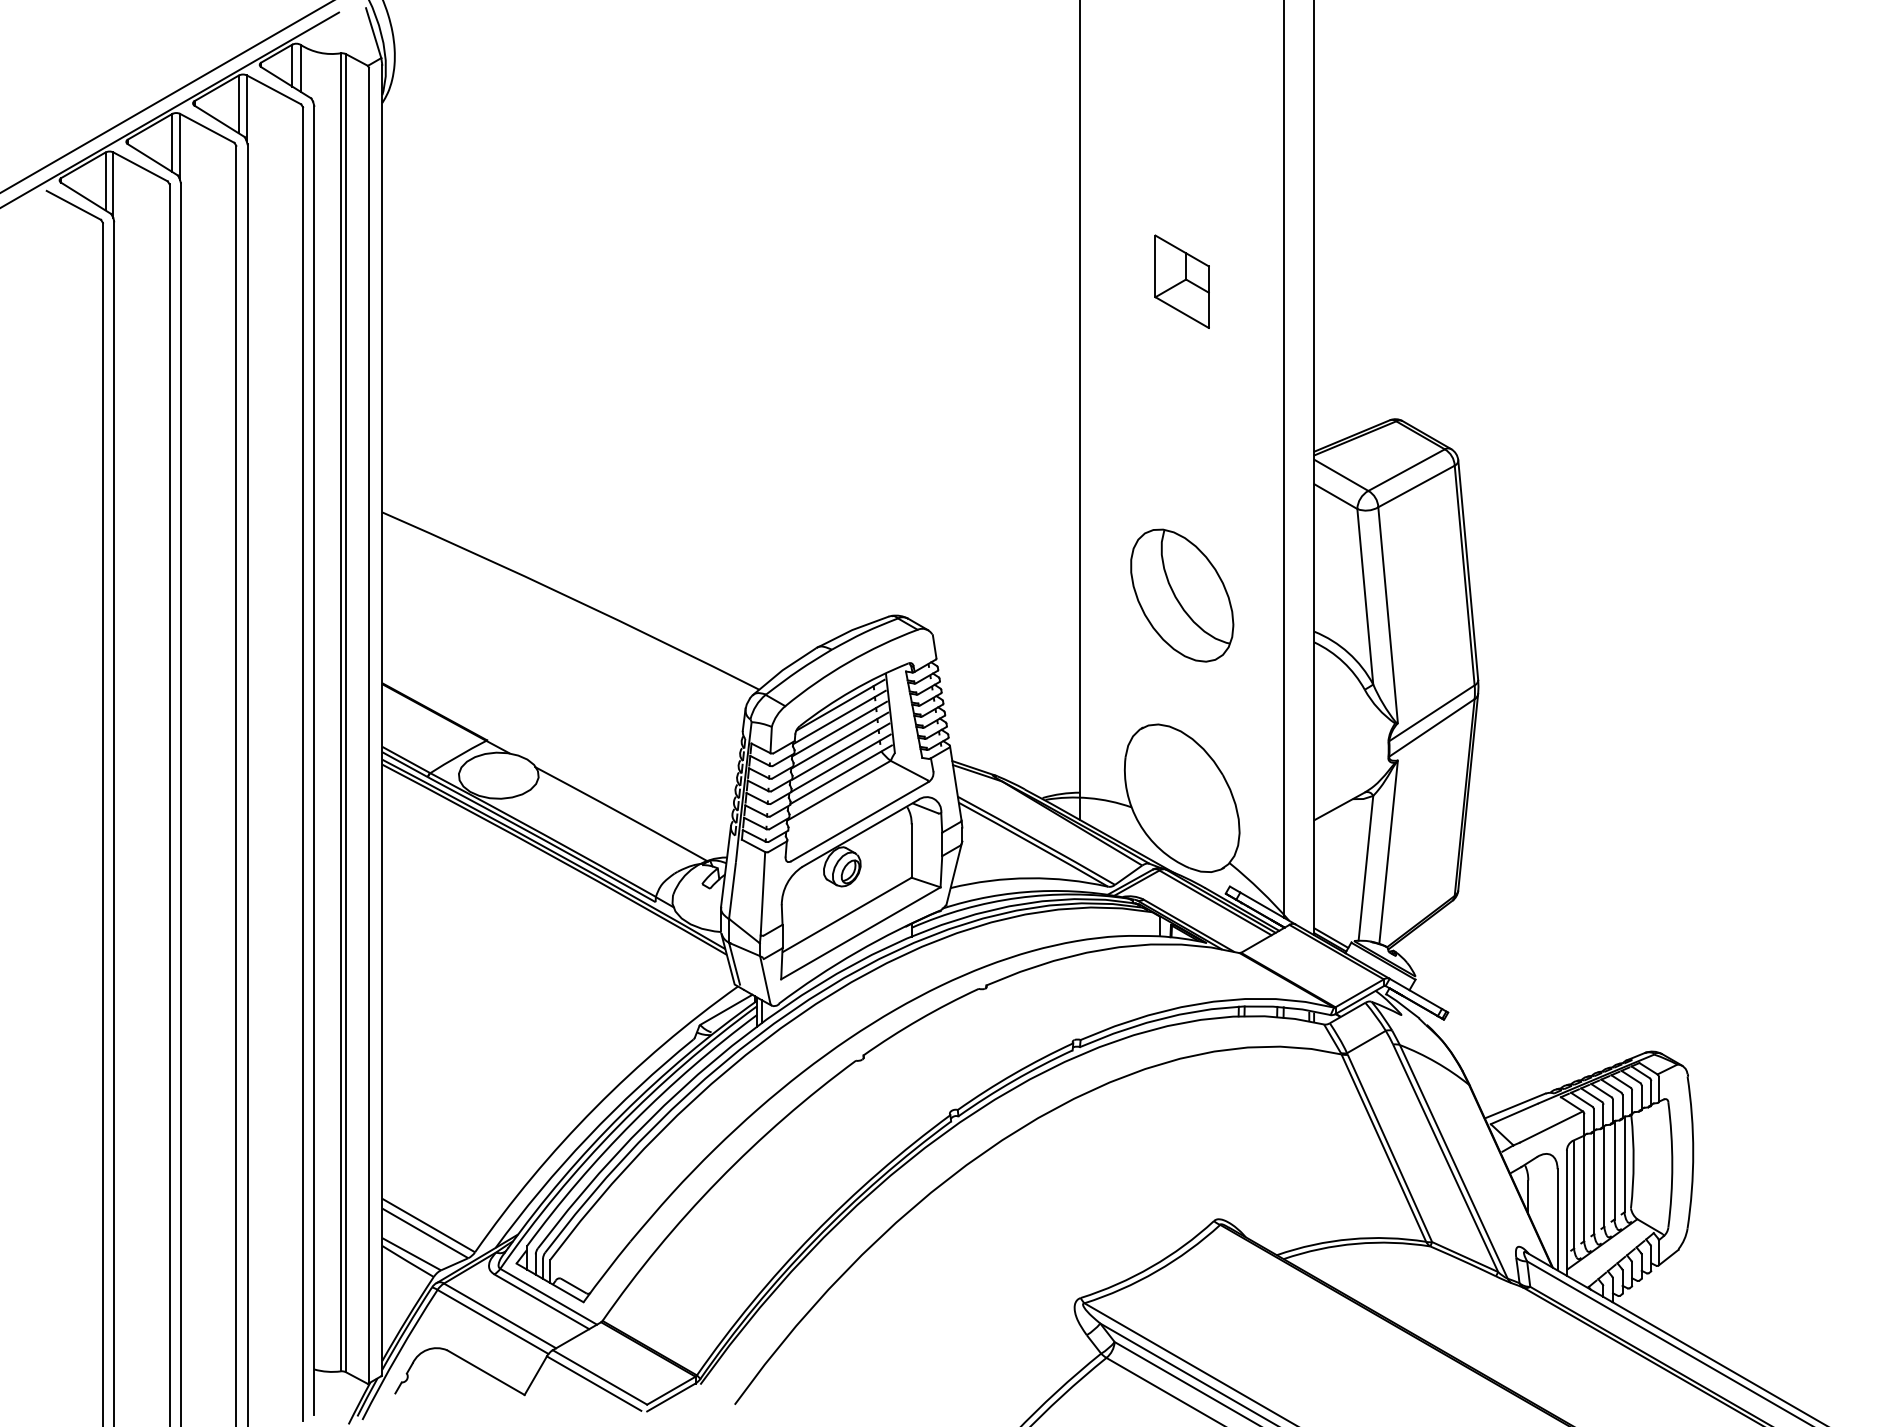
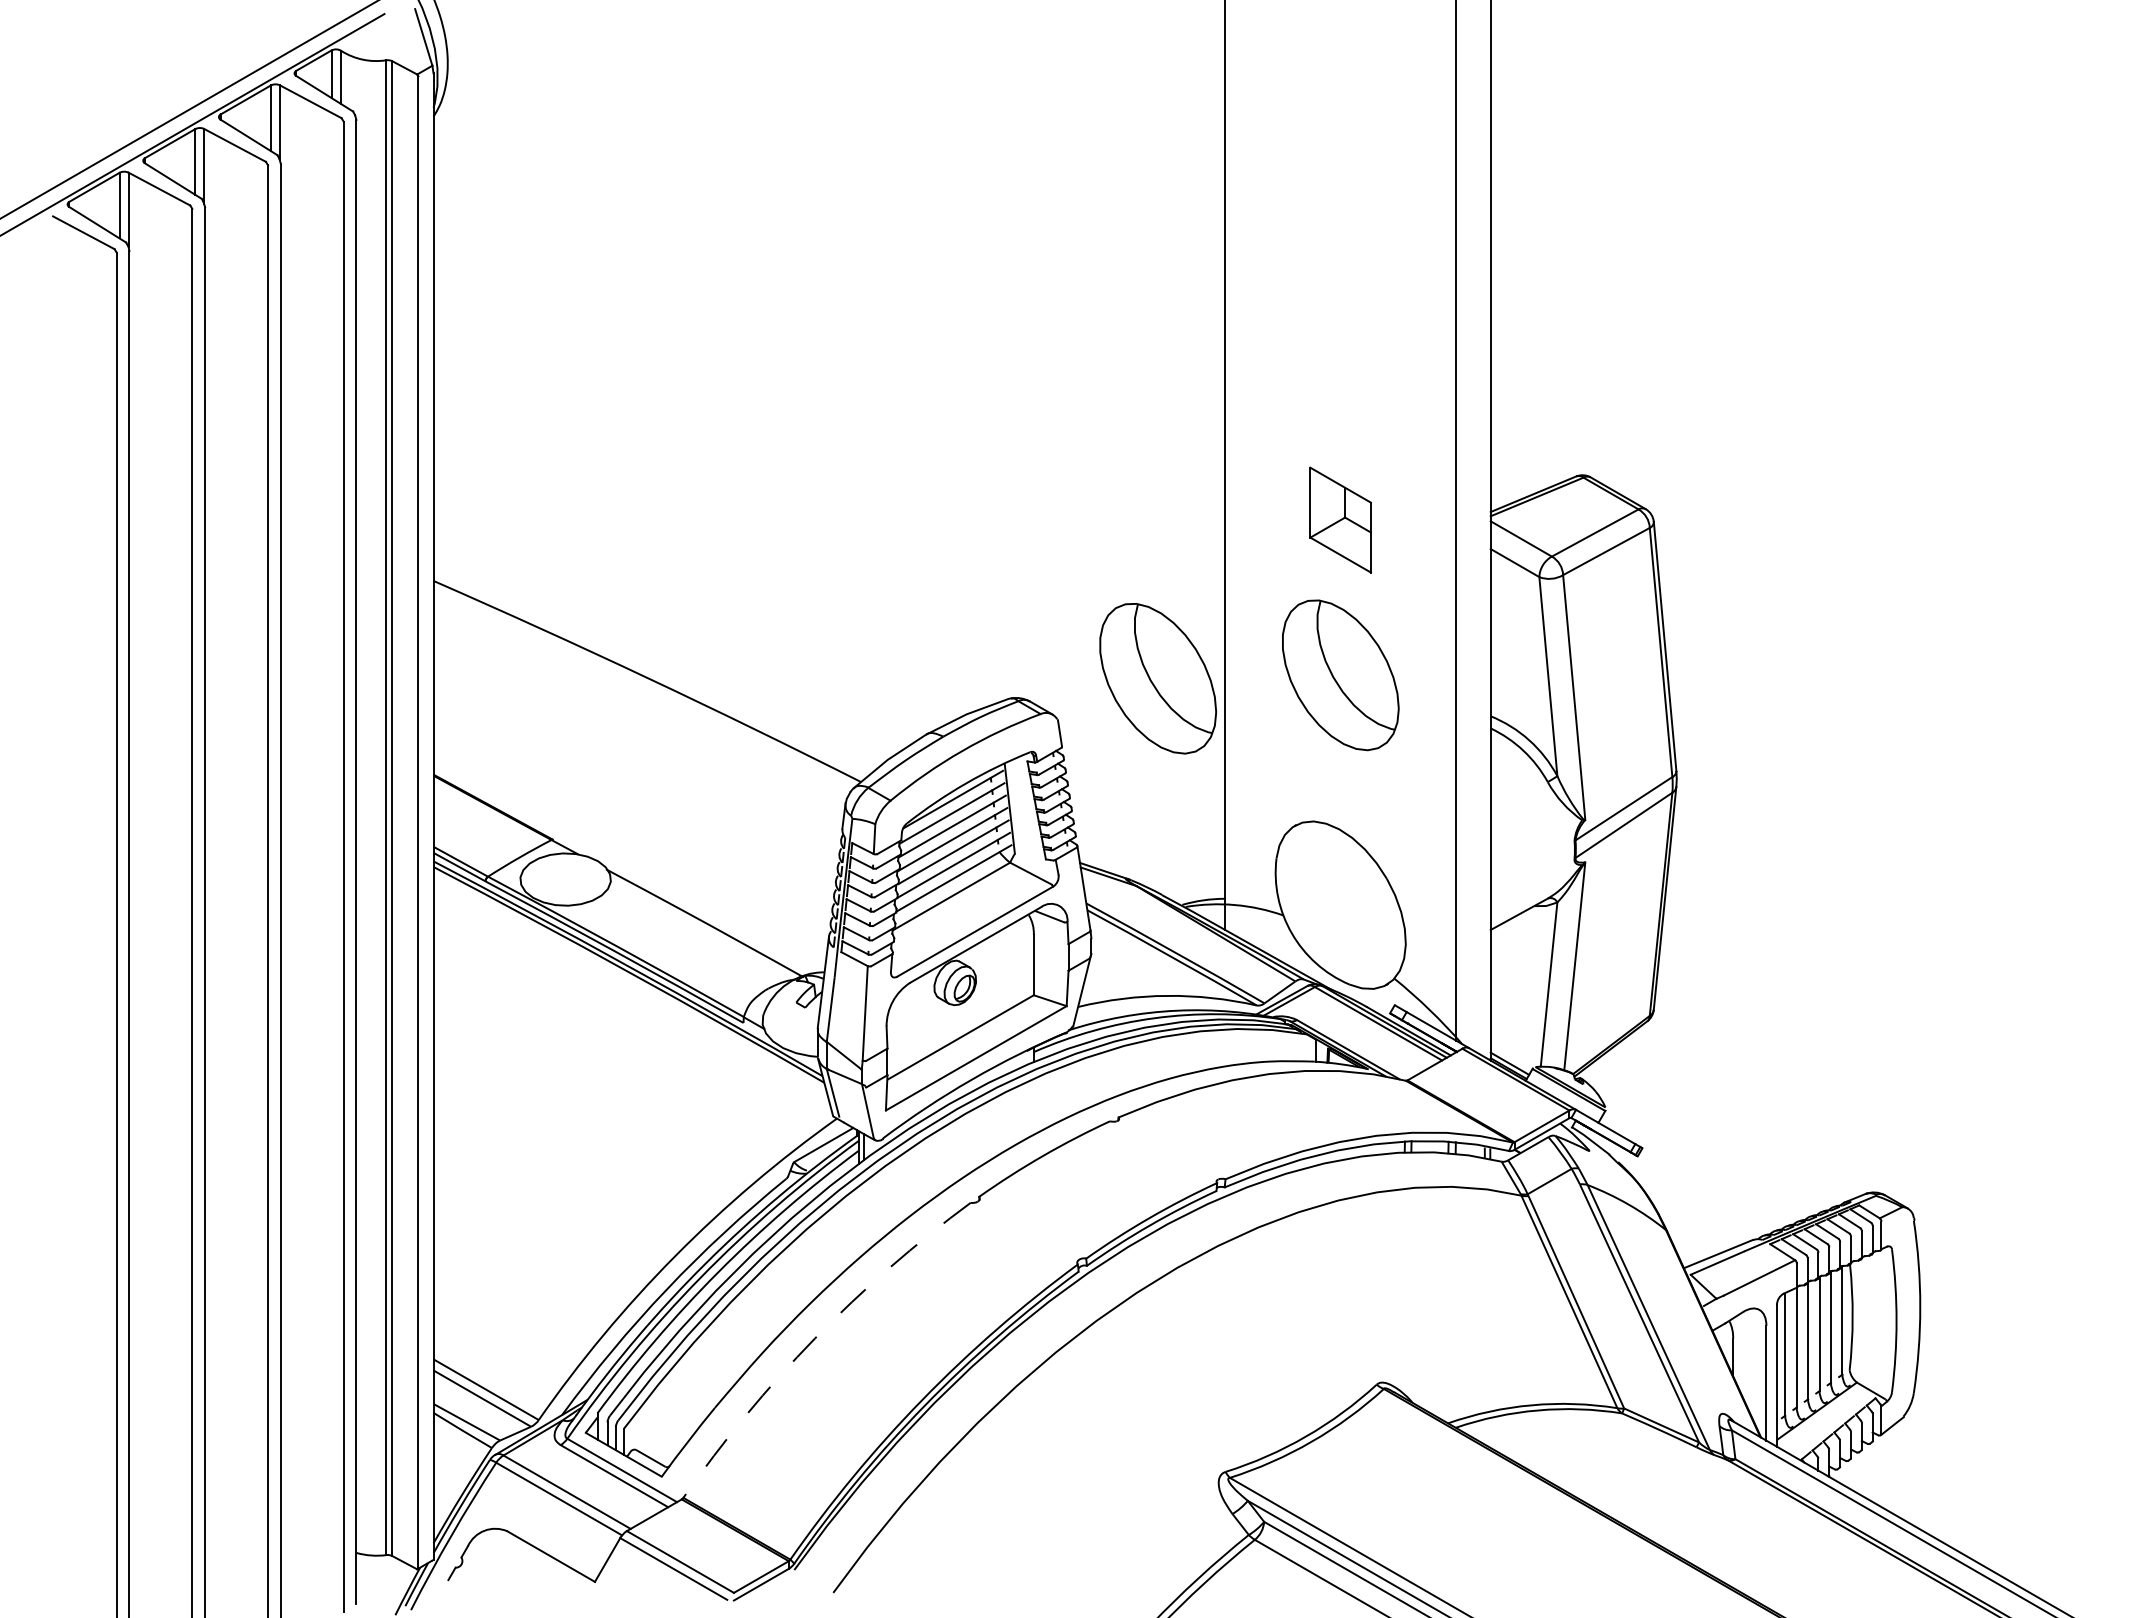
part: (1181, 281) -> (1339, 519), moved
part: (1021, 598) -> (1158, 678), added
arc: (718, 1180) -> (814, 1338), solid -> dashed

